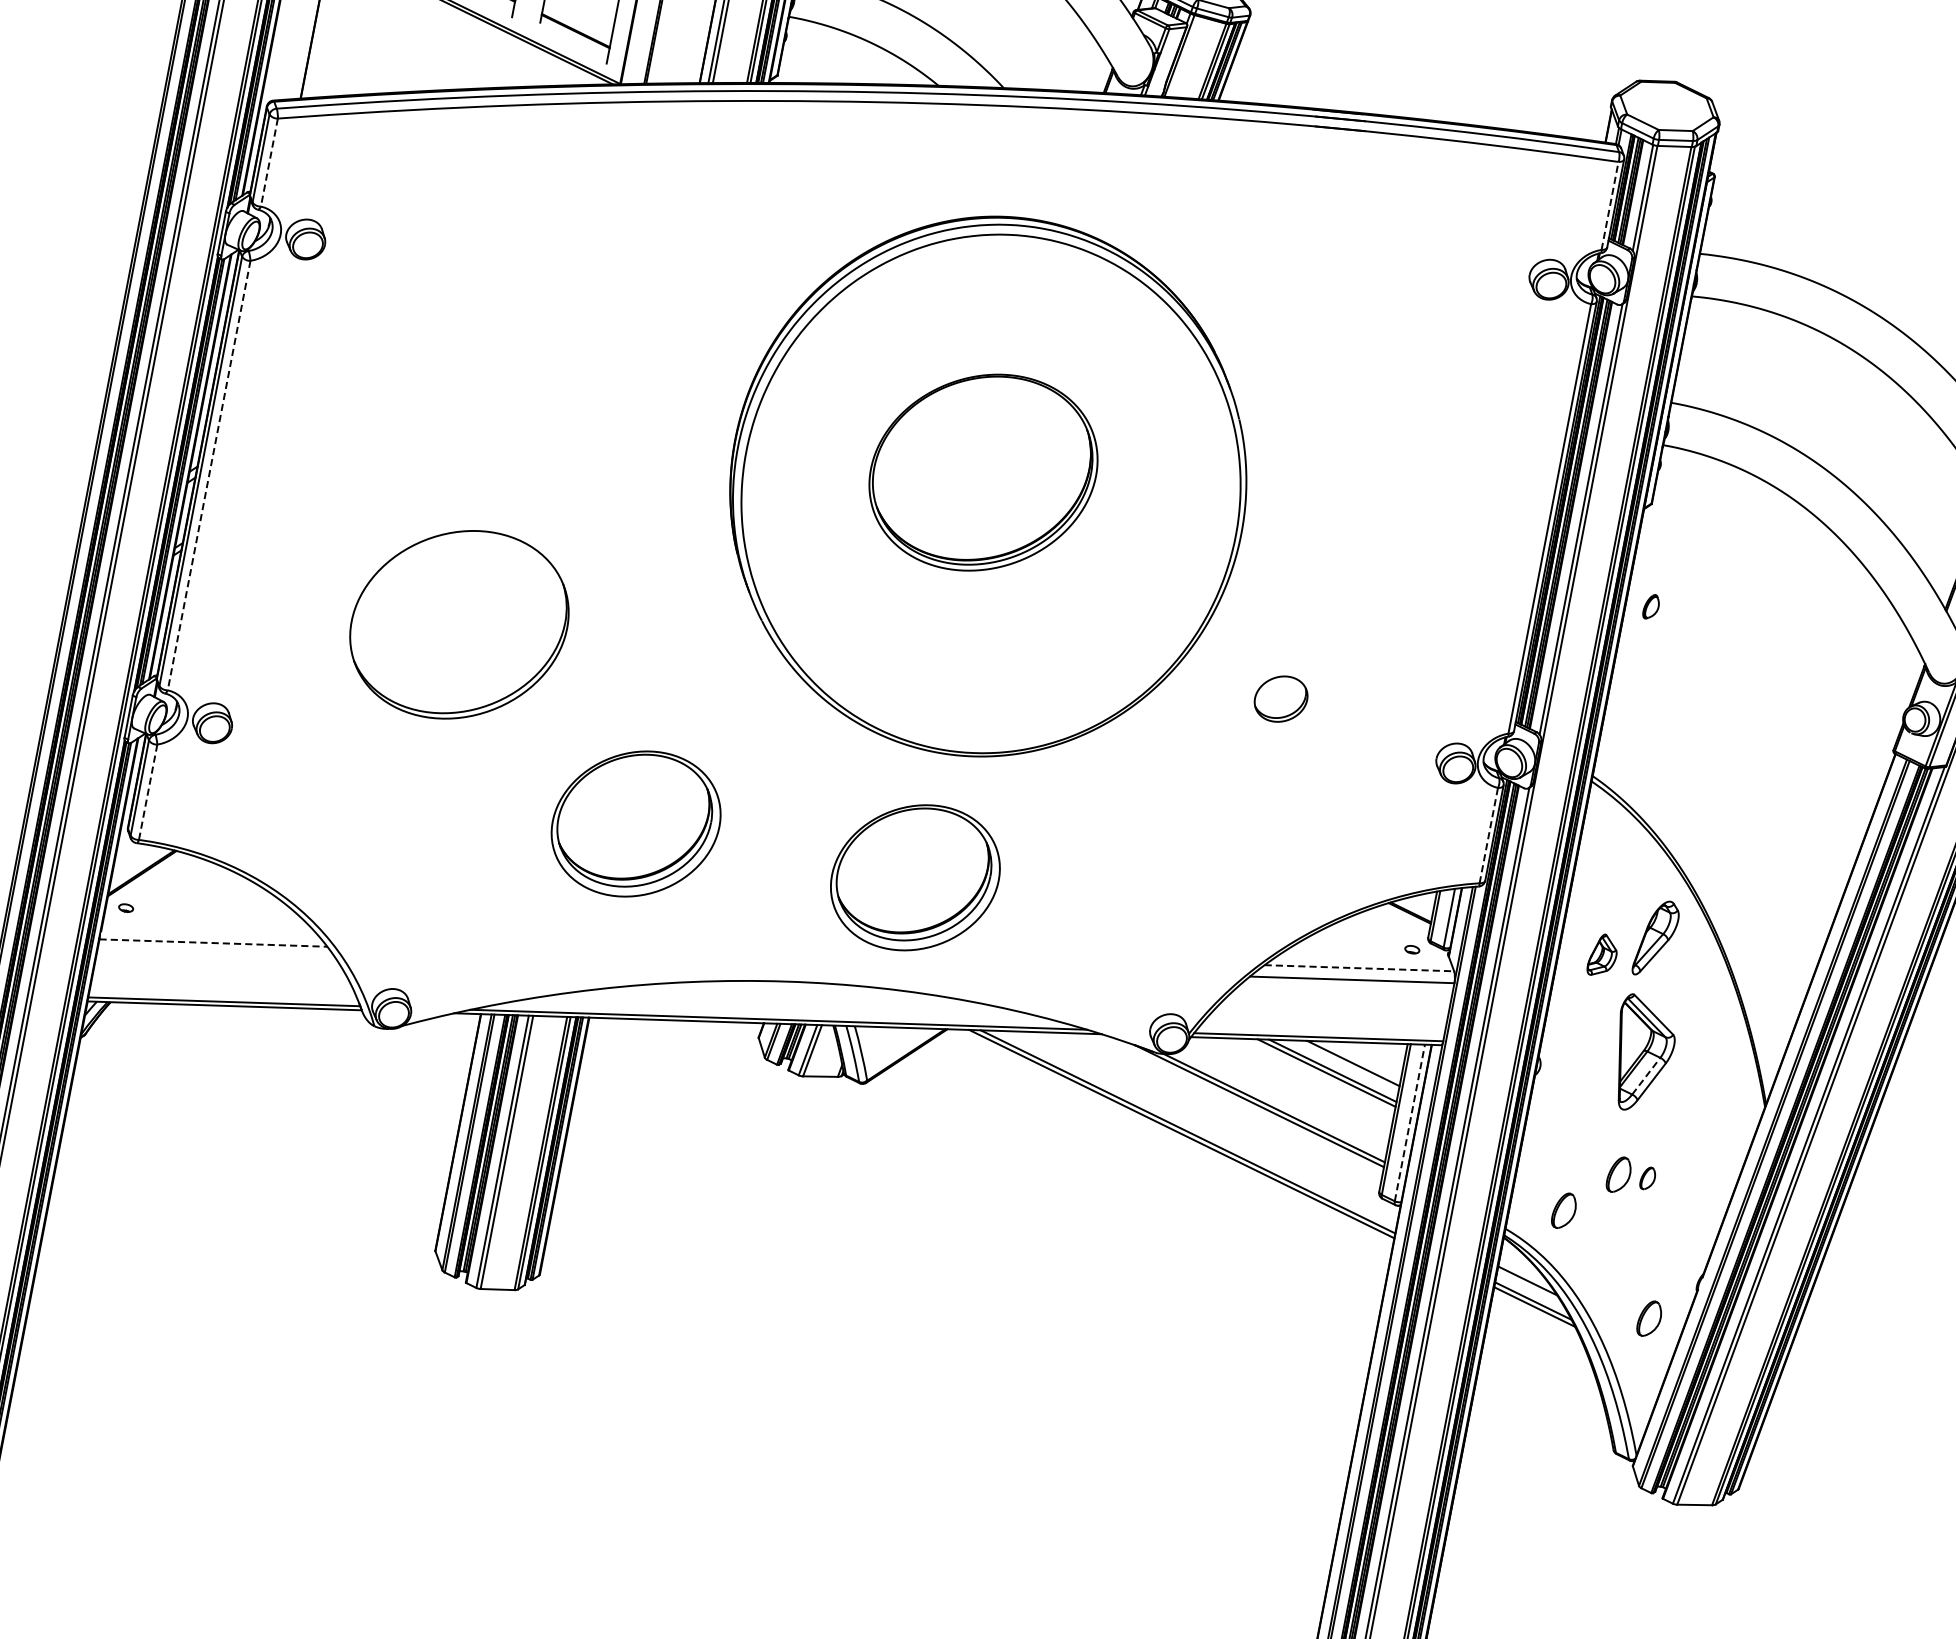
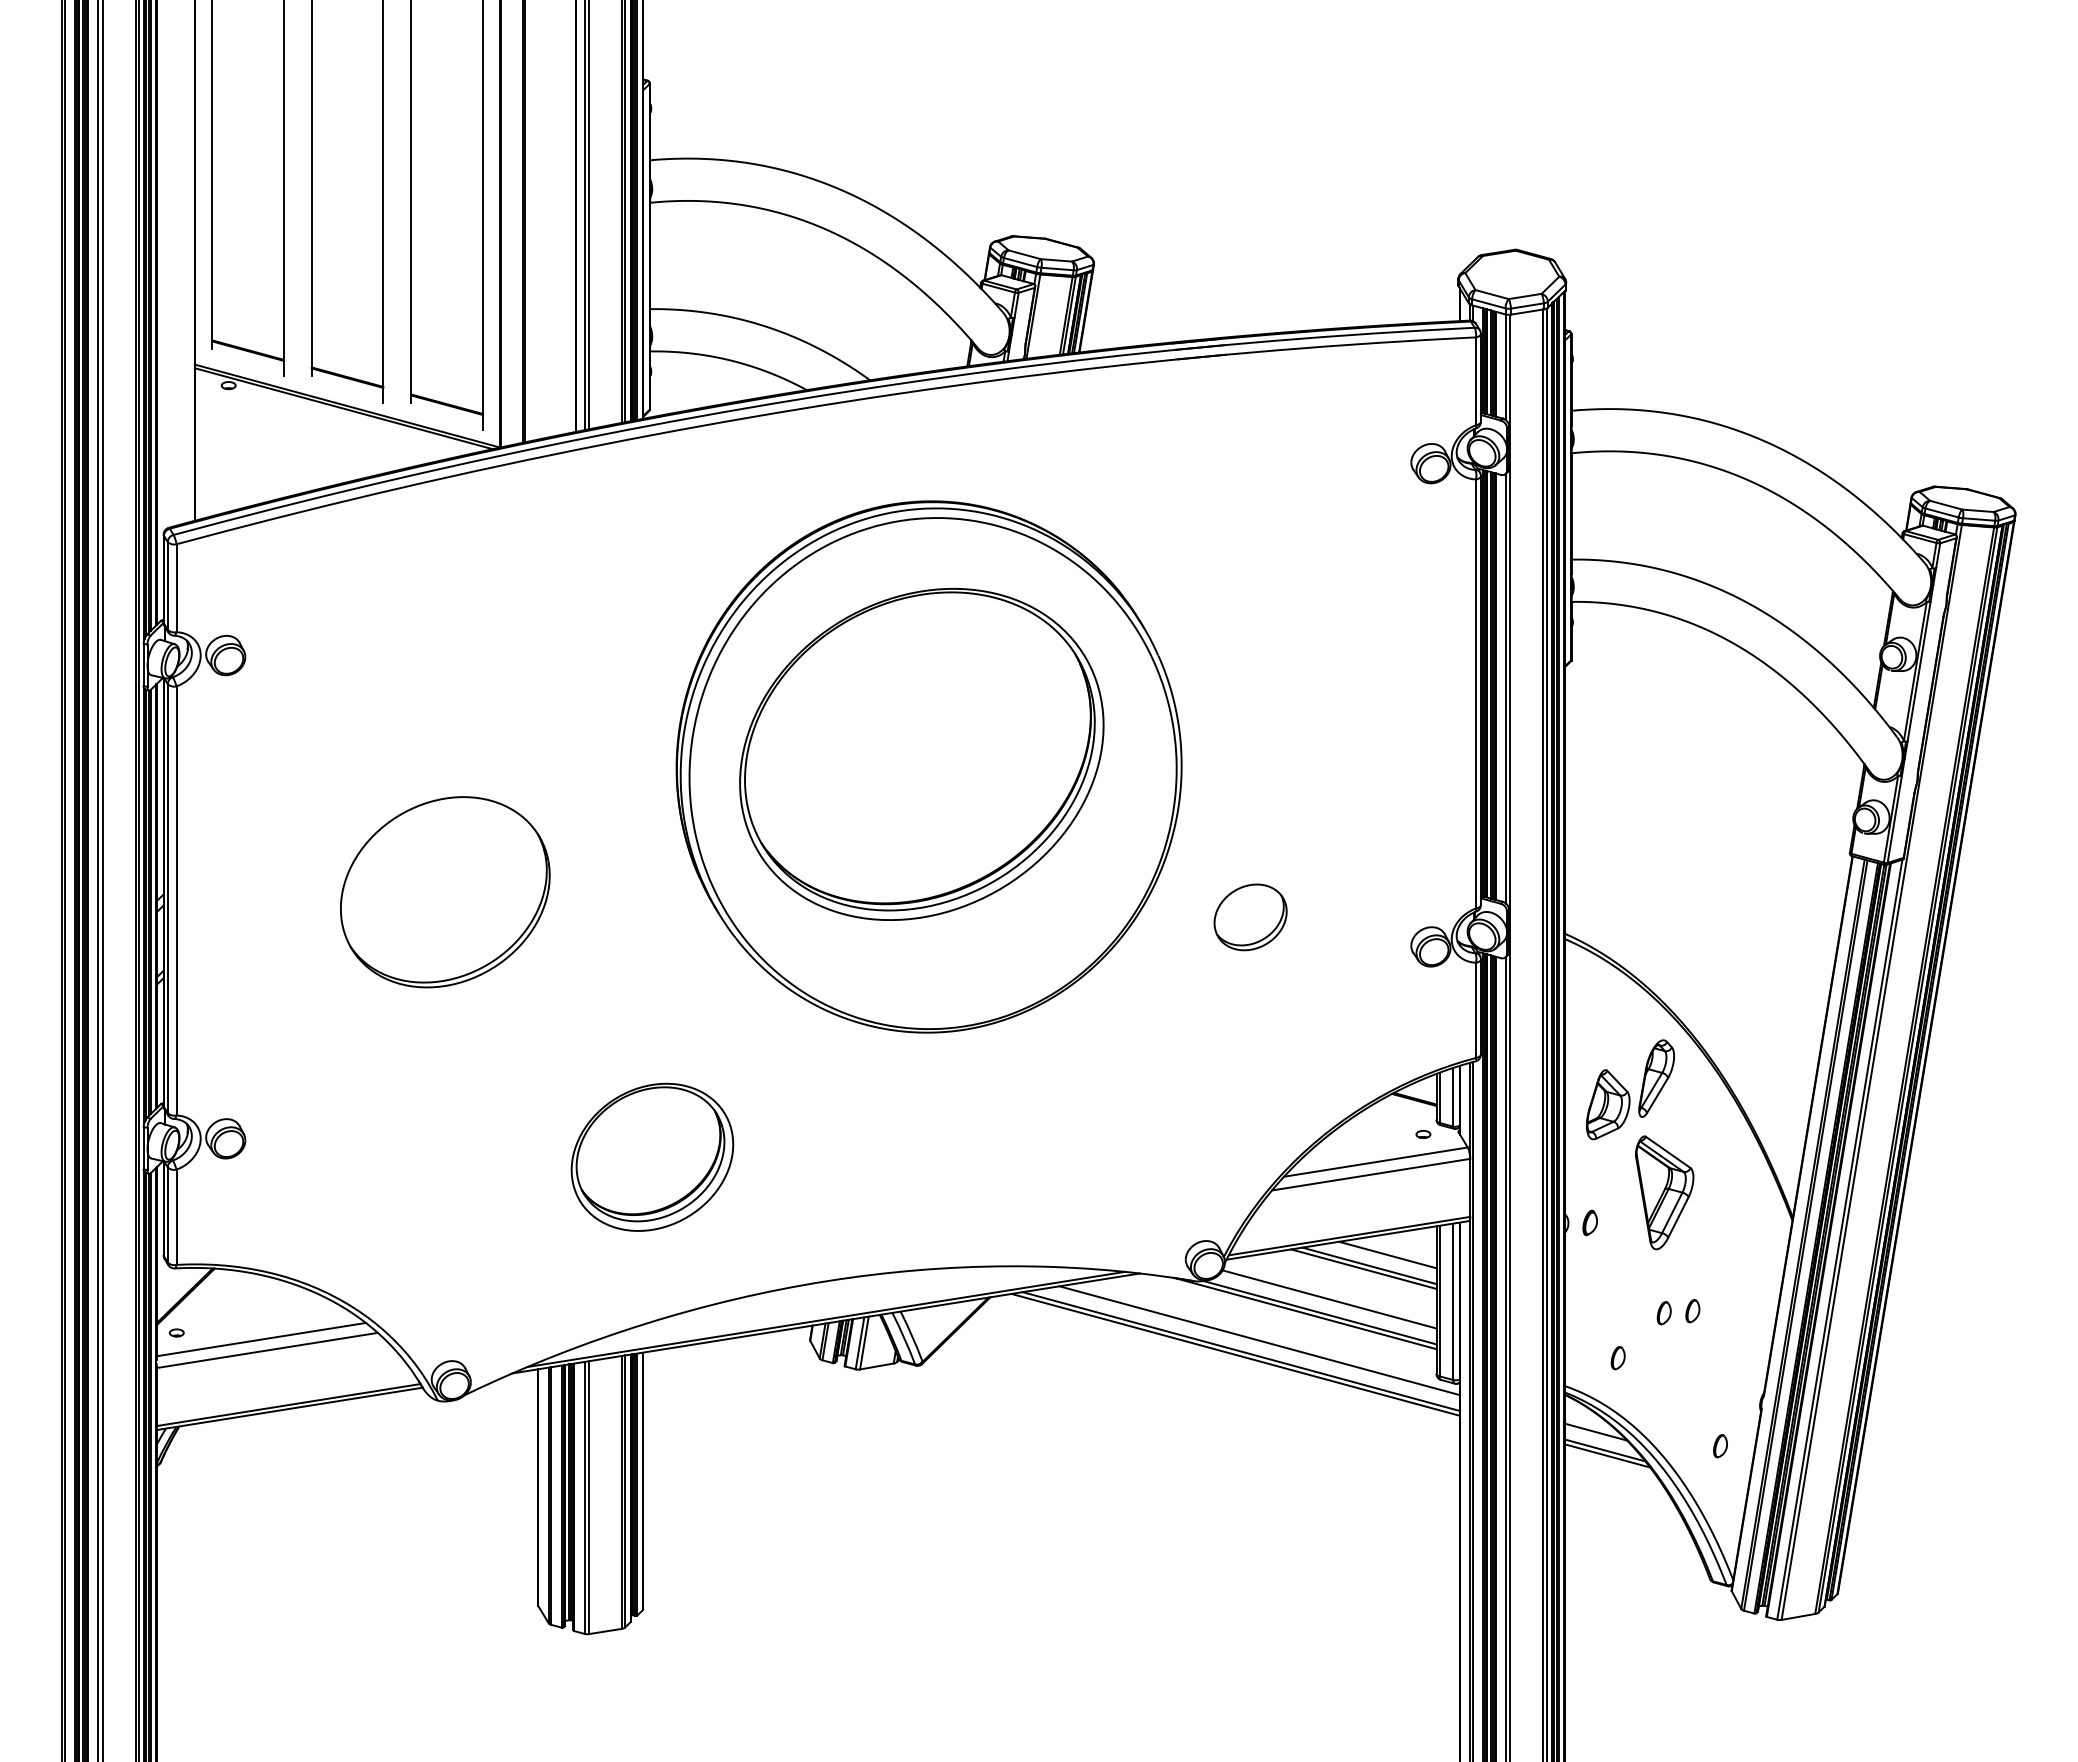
line: (269, 162) -> (176, 588), dashed -> solid
line: (1609, 206) -> (1475, 381), dashed -> solid
part: (983, 472) -> (921, 754), size x1.67
line: (209, 475) -> (176, 900), dashed -> solid
part: (1650, 606) -> (1589, 1222), moved
part: (459, 625) -> (445, 892), moved
part: (1281, 699) -> (1250, 917), size x1.43
line: (148, 792) -> (176, 1217), dashed -> solid
line: (1488, 835) -> (1475, 1010), dashed -> solid
part: (915, 876) -> (931, 1156), removed
line: (209, 930) -> (261, 1339), added
line: (213, 943) -> (267, 1350), dashed -> solid
part: (1603, 955) -> (1608, 1104), size x1.67
line: (1359, 968) -> (1376, 1162), dashed -> solid
line: (1646, 1075) -> (1672, 1212), dashed -> solid
line: (1286, 1096) -> (1329, 1299), added
line: (1410, 1122) -> (1453, 1301), dashed -> solid
line: (1208, 1124) -> (1259, 1340), added
part: (1618, 1175) -> (1663, 1313), size x0.62
part: (1563, 1211) -> (1617, 1358), size x0.62
part: (1649, 1319) -> (1720, 1446), size x0.62

